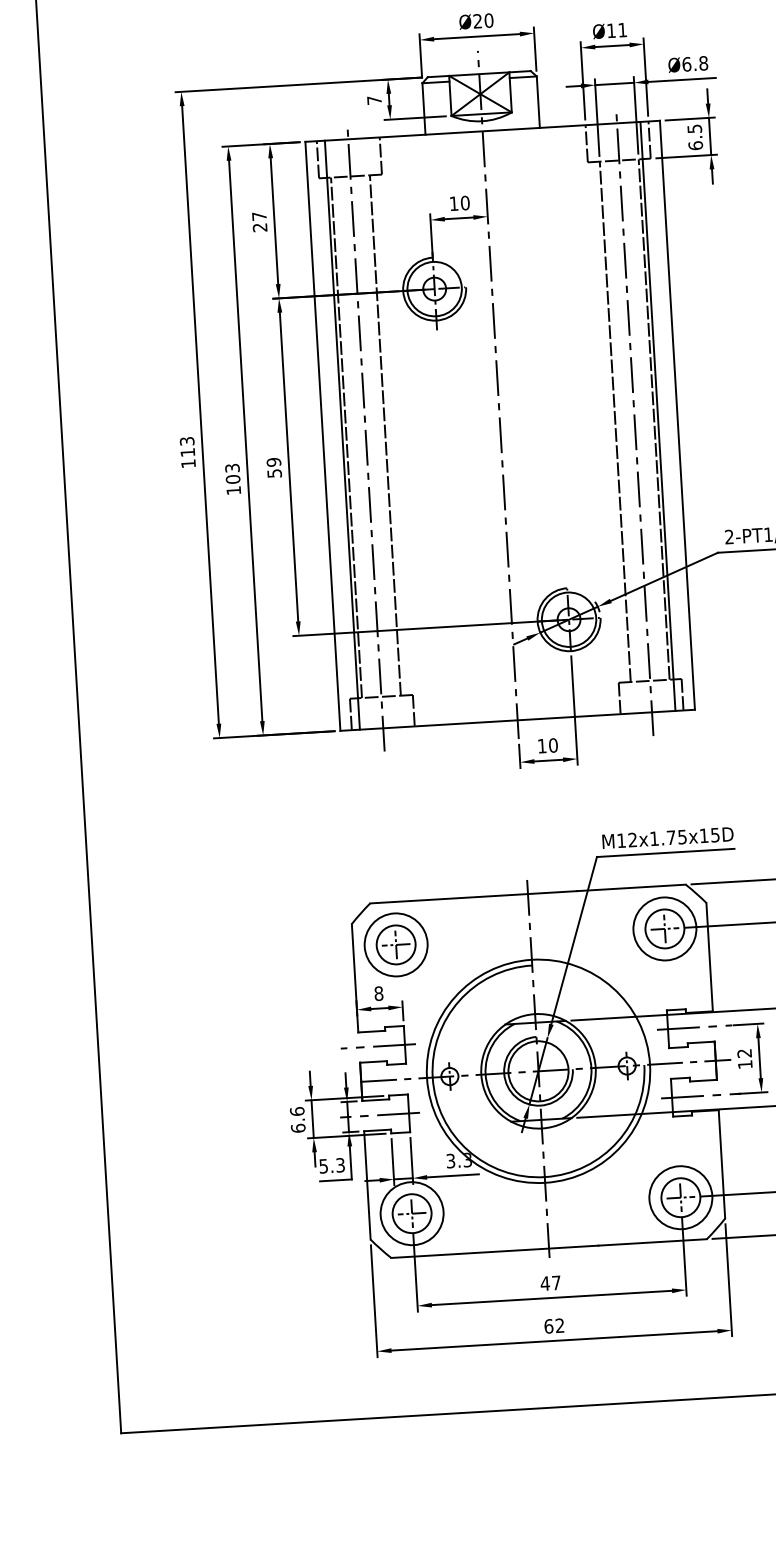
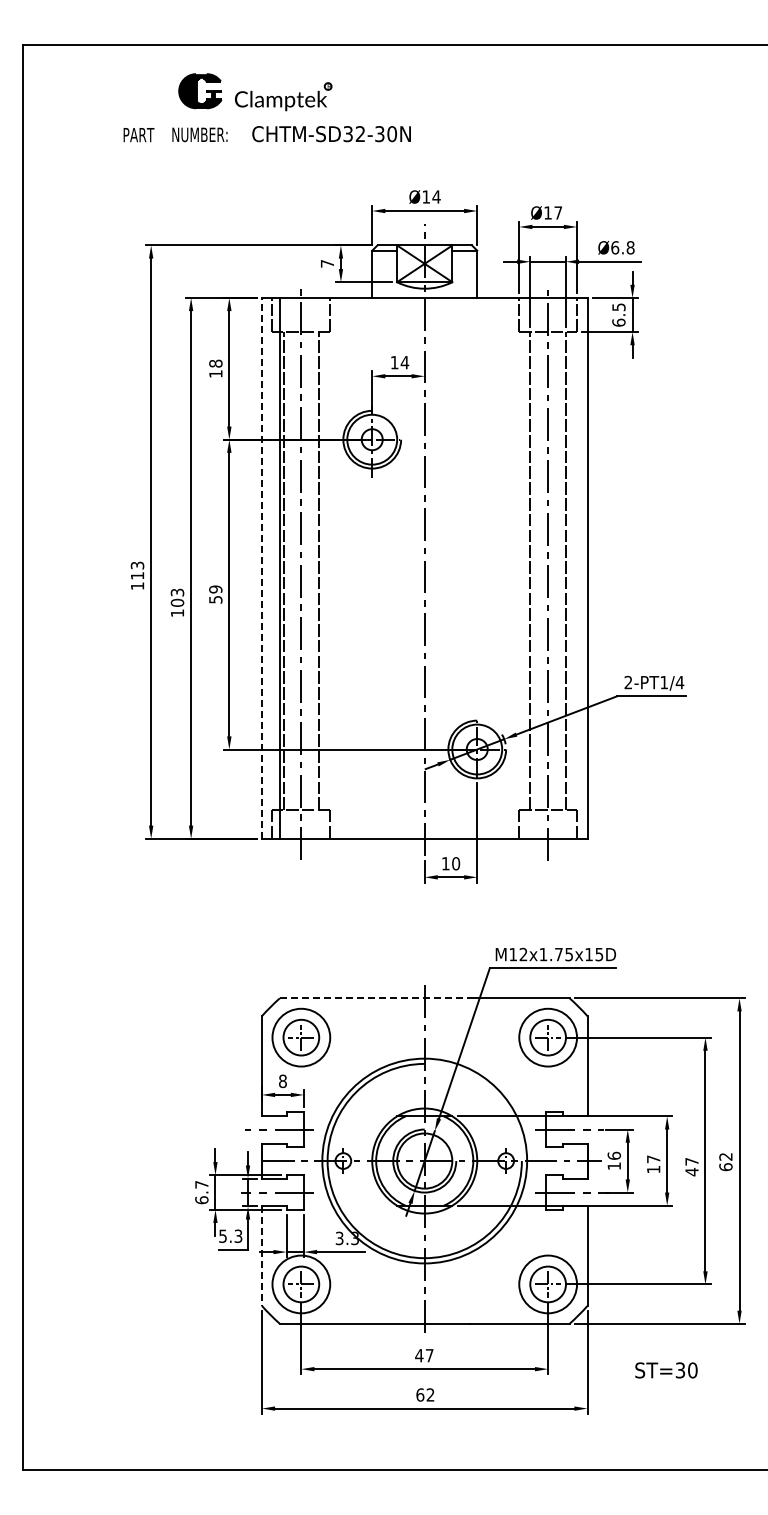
text: (483, 20) -> (431, 196), Ø20 -> Ø14
text: (621, 29) -> (557, 212), Ø11 -> Ø17
text: (464, 202) -> (404, 362), 10 -> 14
text: (259, 221) -> (215, 368), 27 -> 18
line: (657, 415) -> (569, 567), removed
line: (322, 435) -> (261, 567), solid -> dashed
line: (474, 897) -> (375, 998), solid -> dashed
text: (744, 1052) -> (614, 1155), 12 -> 16
text: (296, 1111) -> (201, 1184), 6.6 -> 6.7
line: (366, 1185) -> (261, 1256), solid -> dashed

